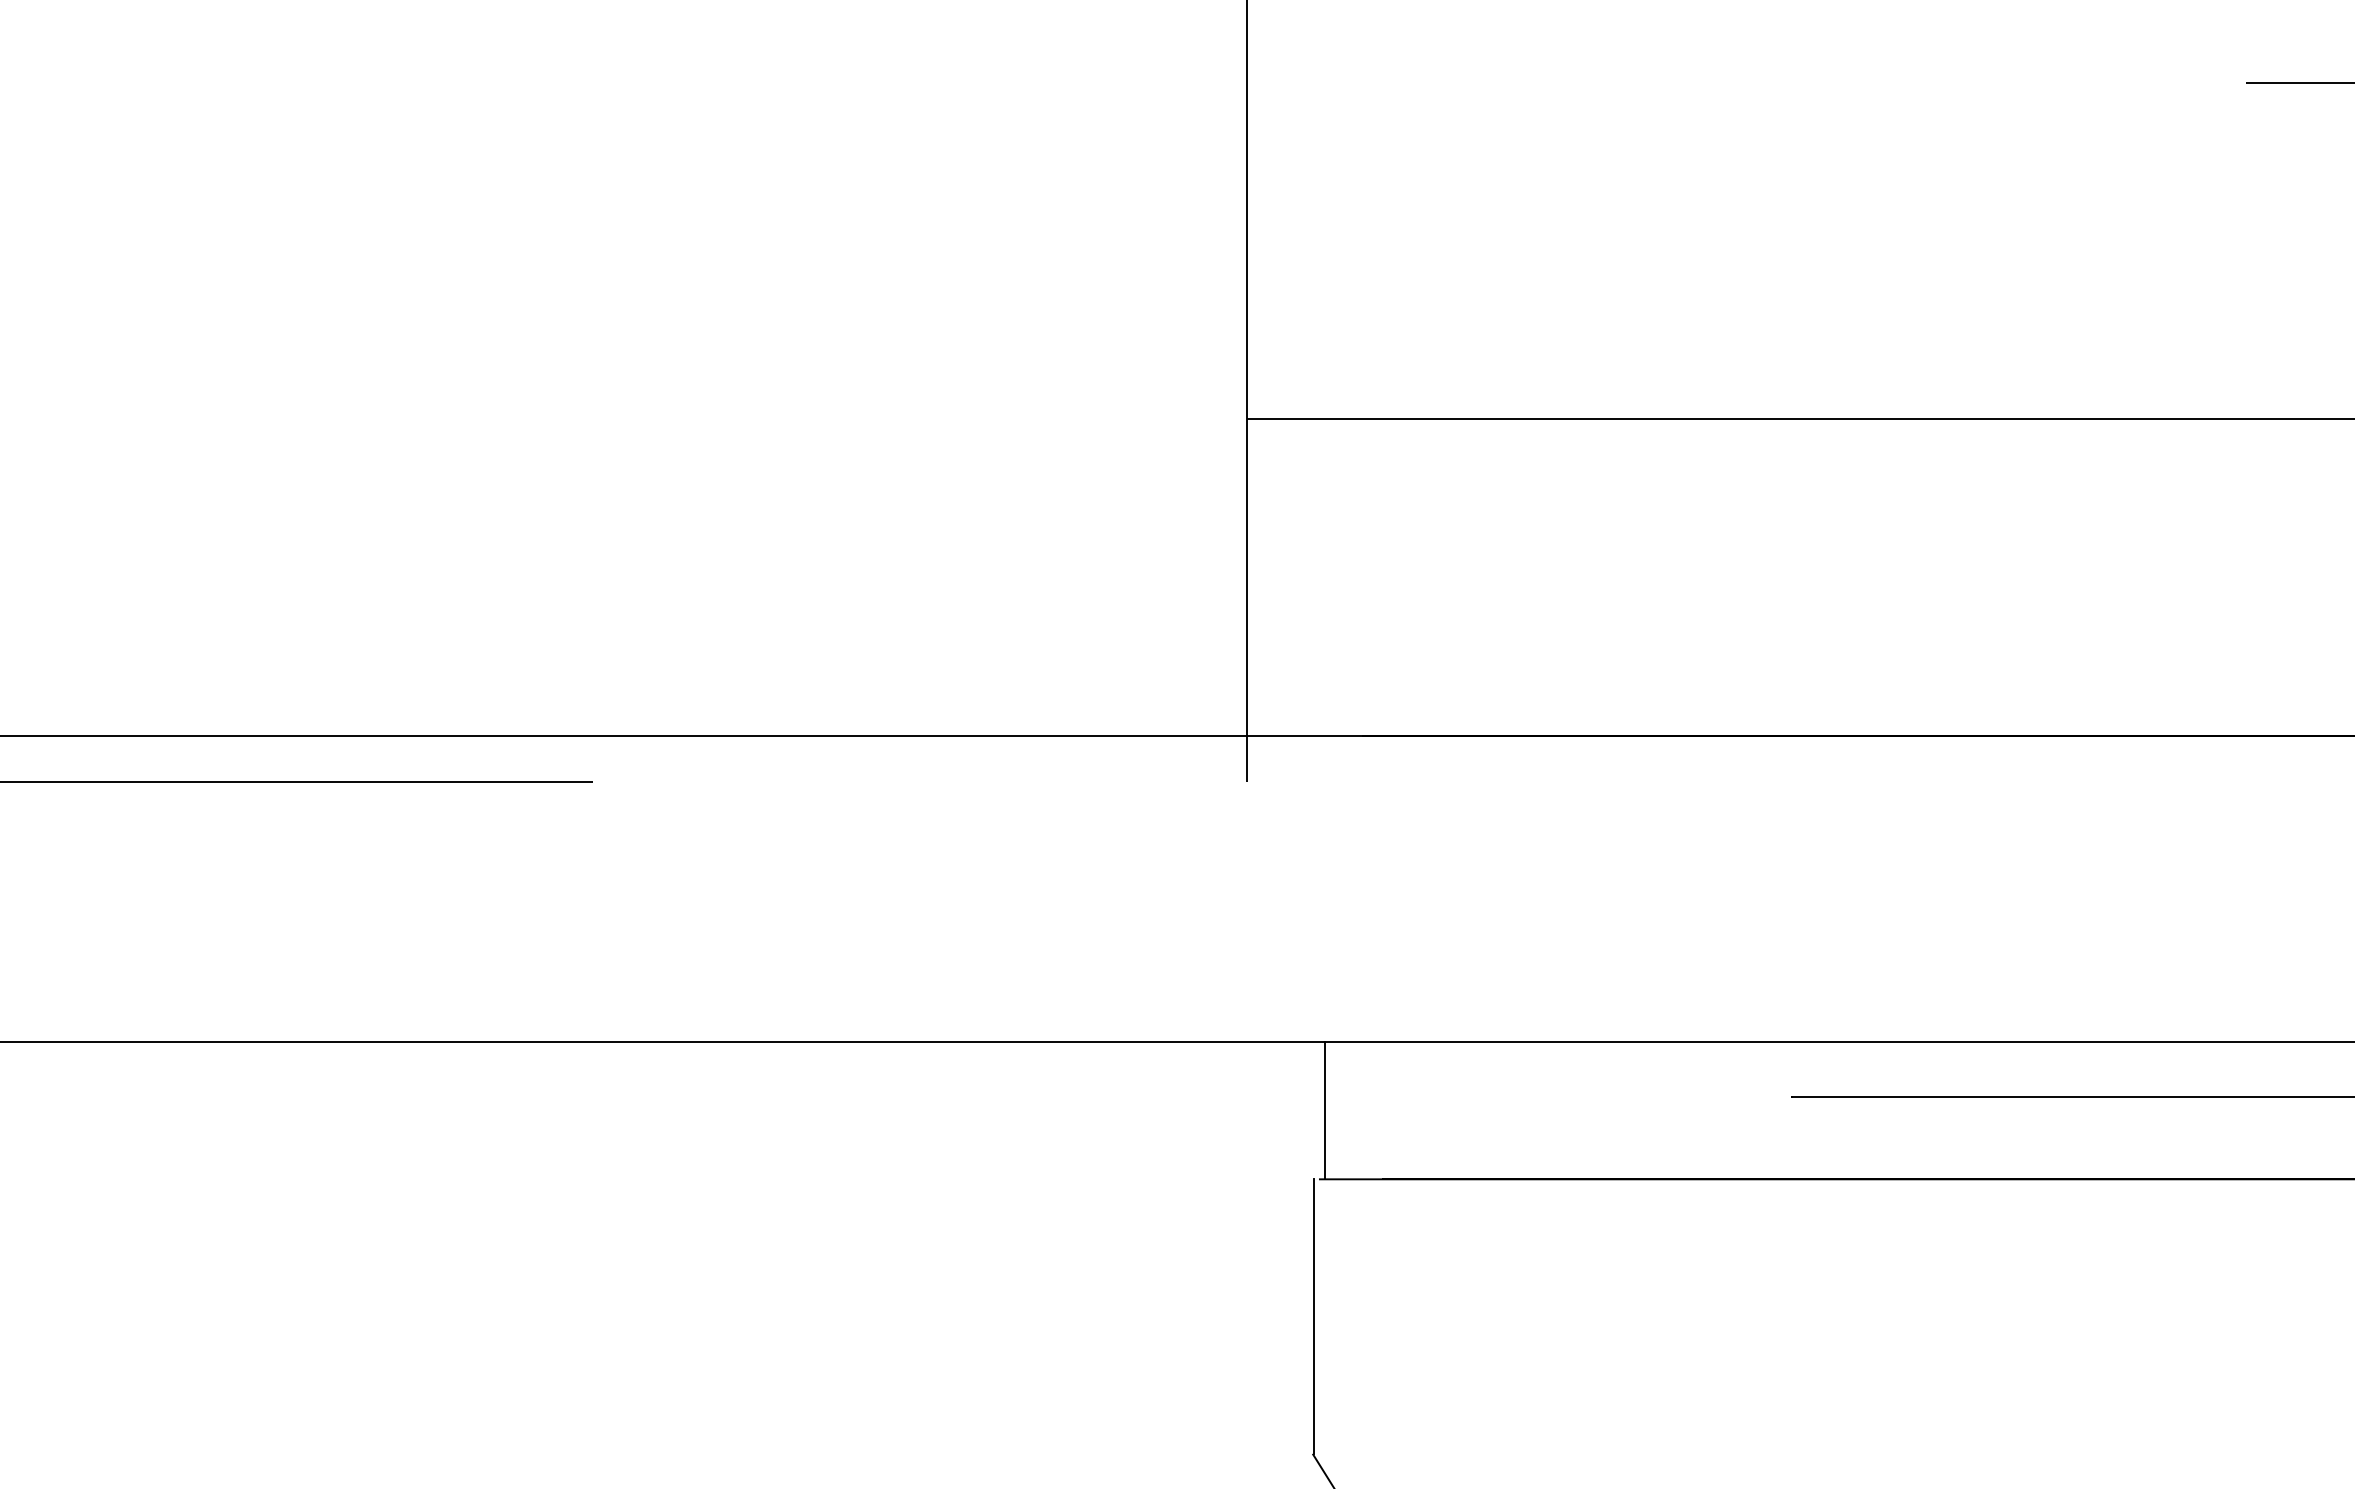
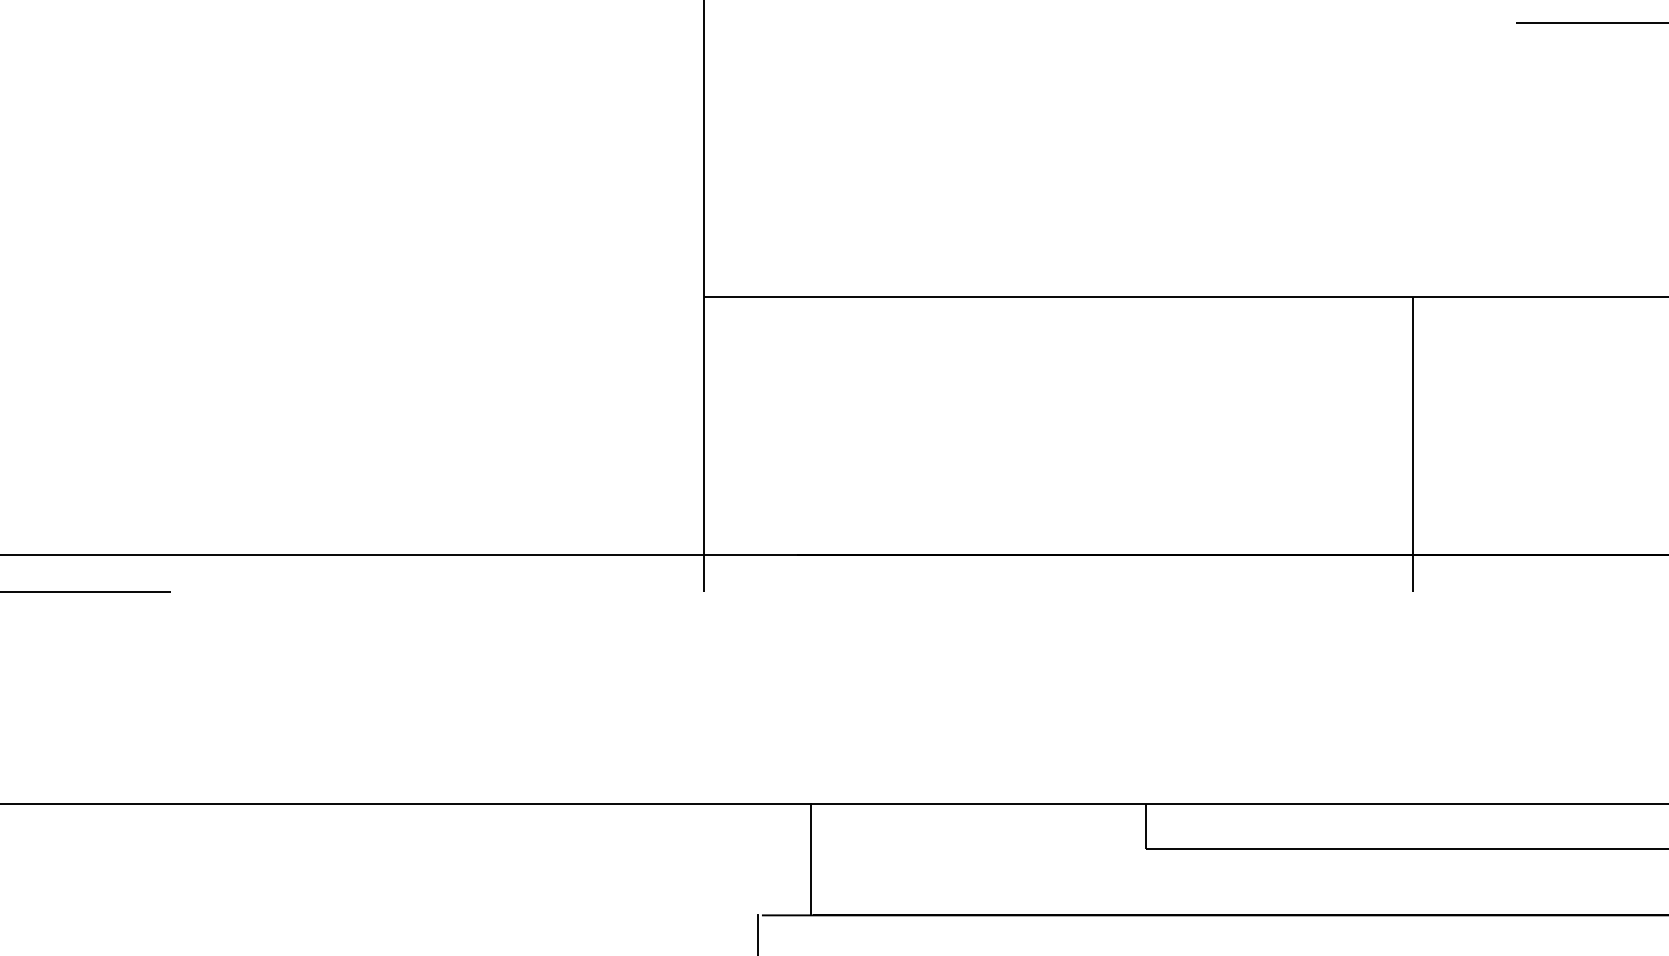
line: (2118, 600) -> (1412, 444), added
line: (1790, 1069) -> (1145, 826), added
line: (1325, 1110) -> (811, 859), moved

